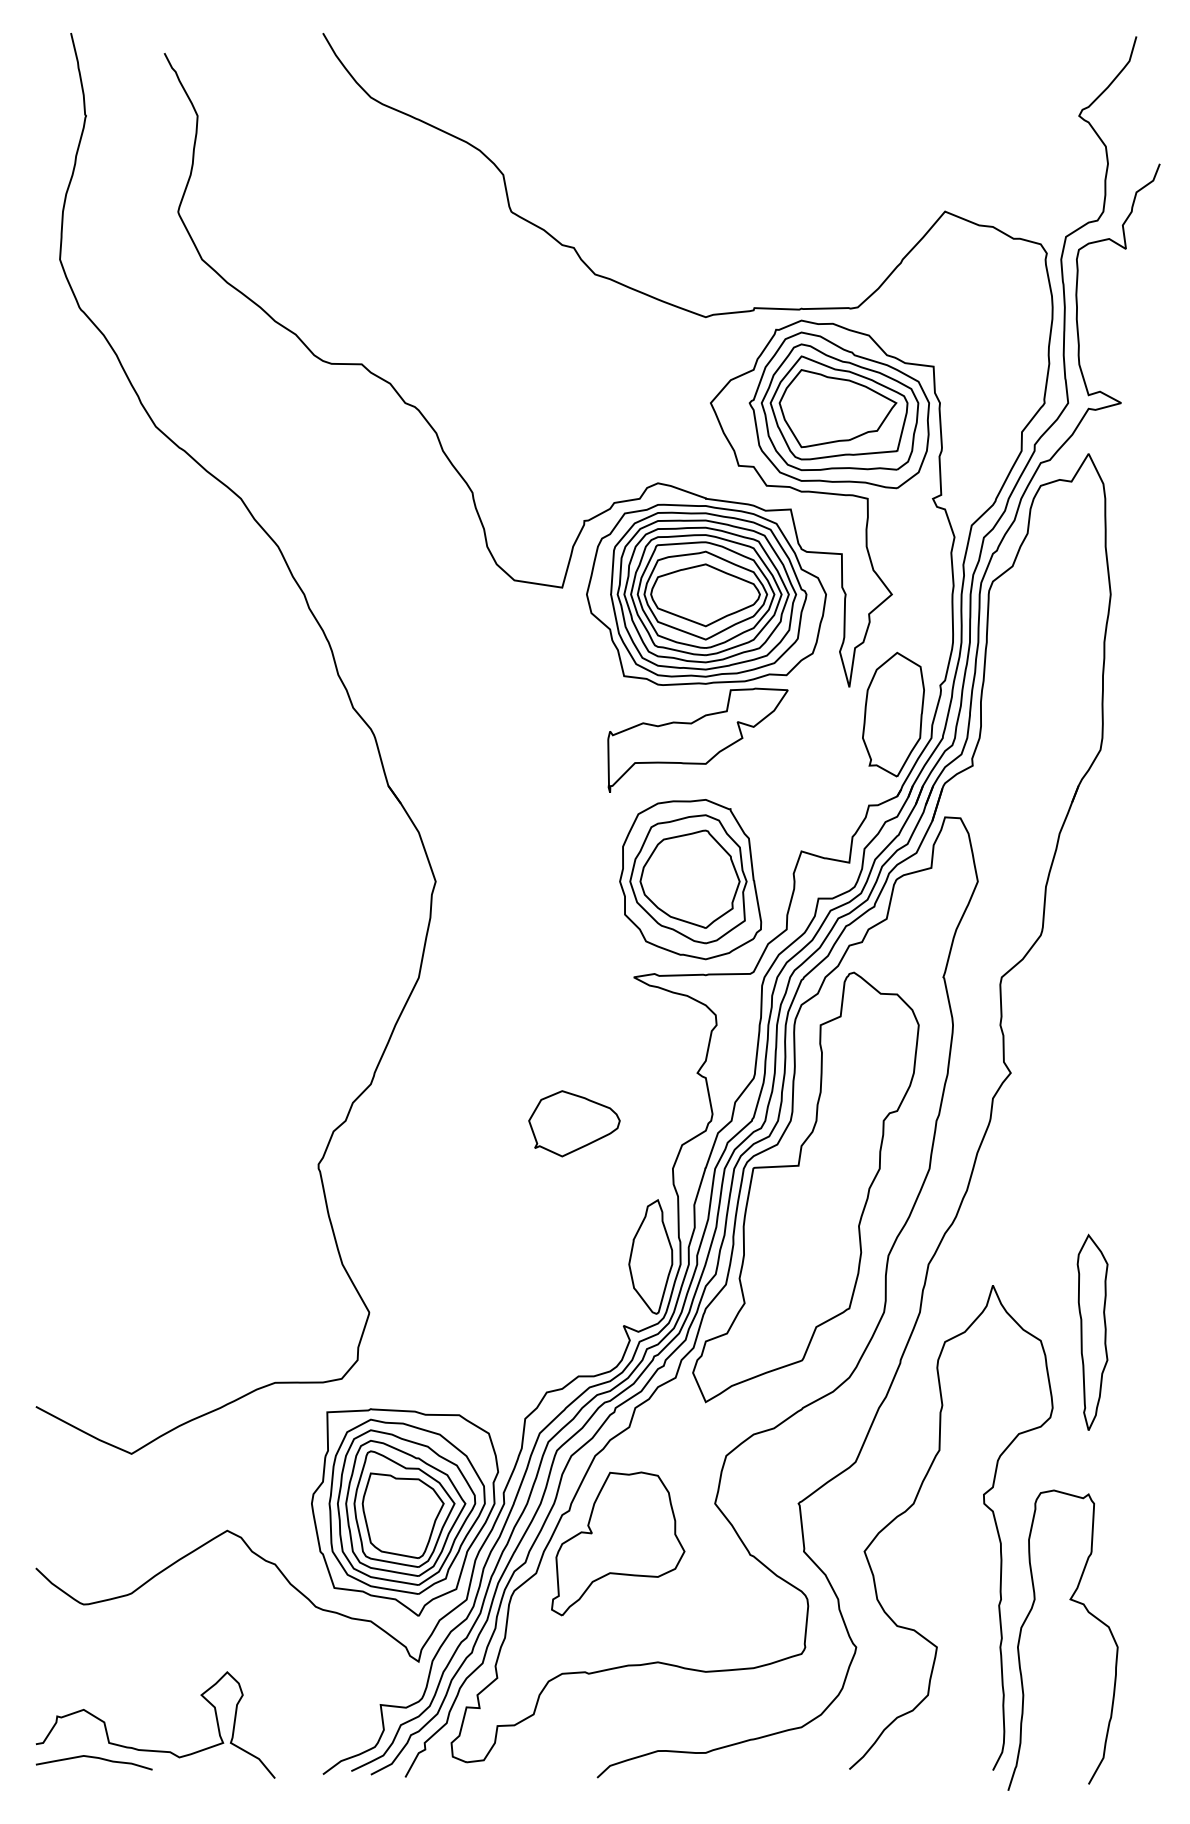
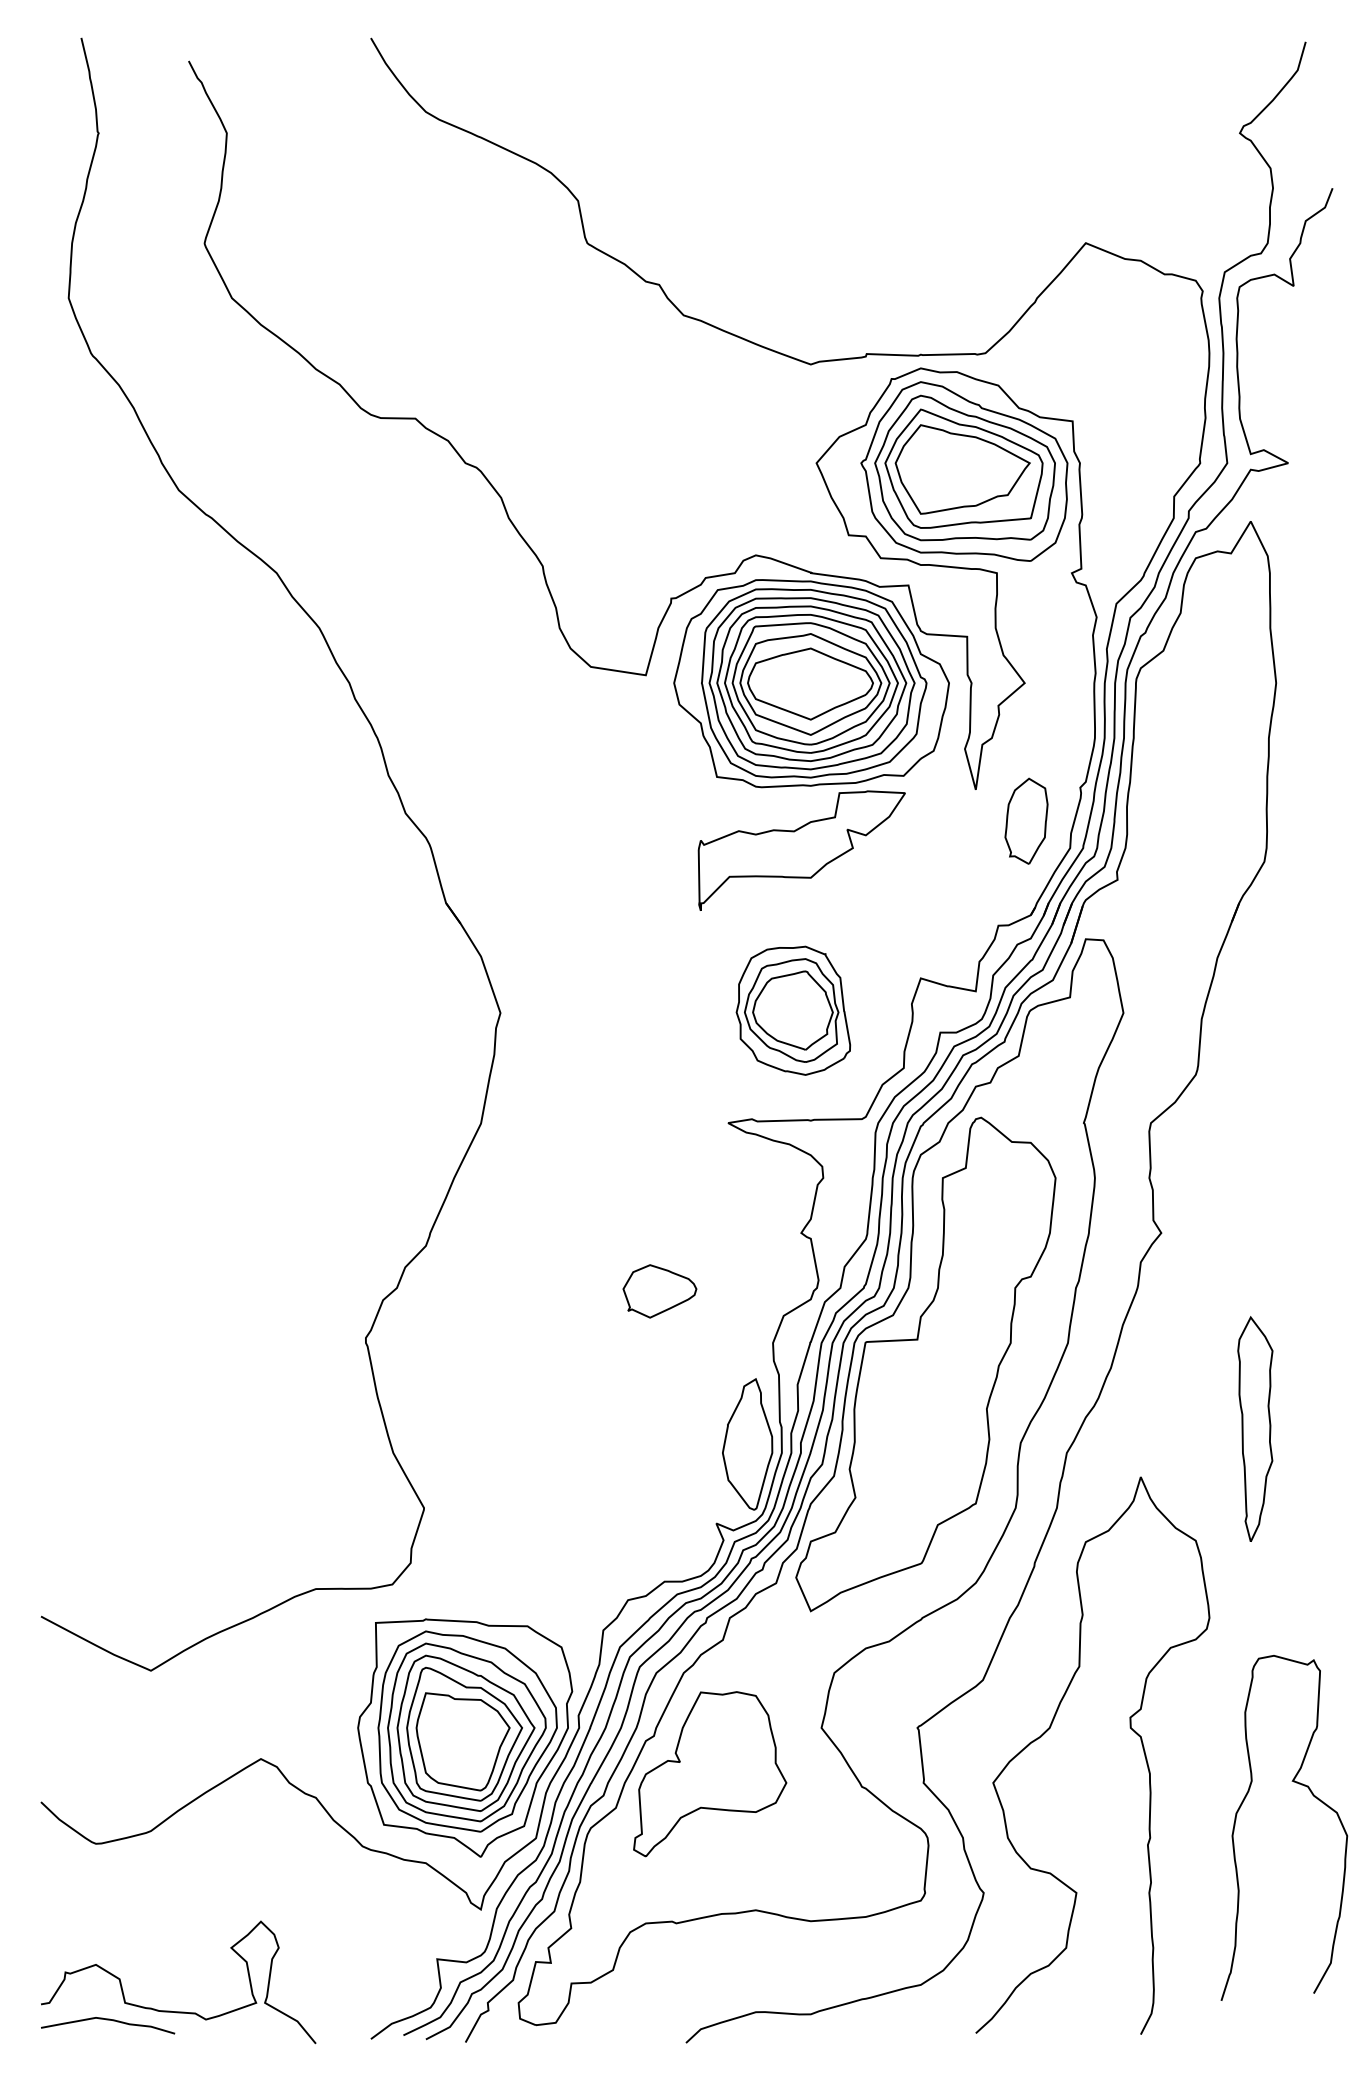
part: (893, 714) -> (1026, 821), size x0.6
part: (690, 879) -> (793, 1010), size x0.7
part: (574, 1123) -> (659, 1291), size x0.7
part: (1092, 1331) -> (1255, 1428), moved
curve: (1089, 1613) -> (1314, 1797), moved

